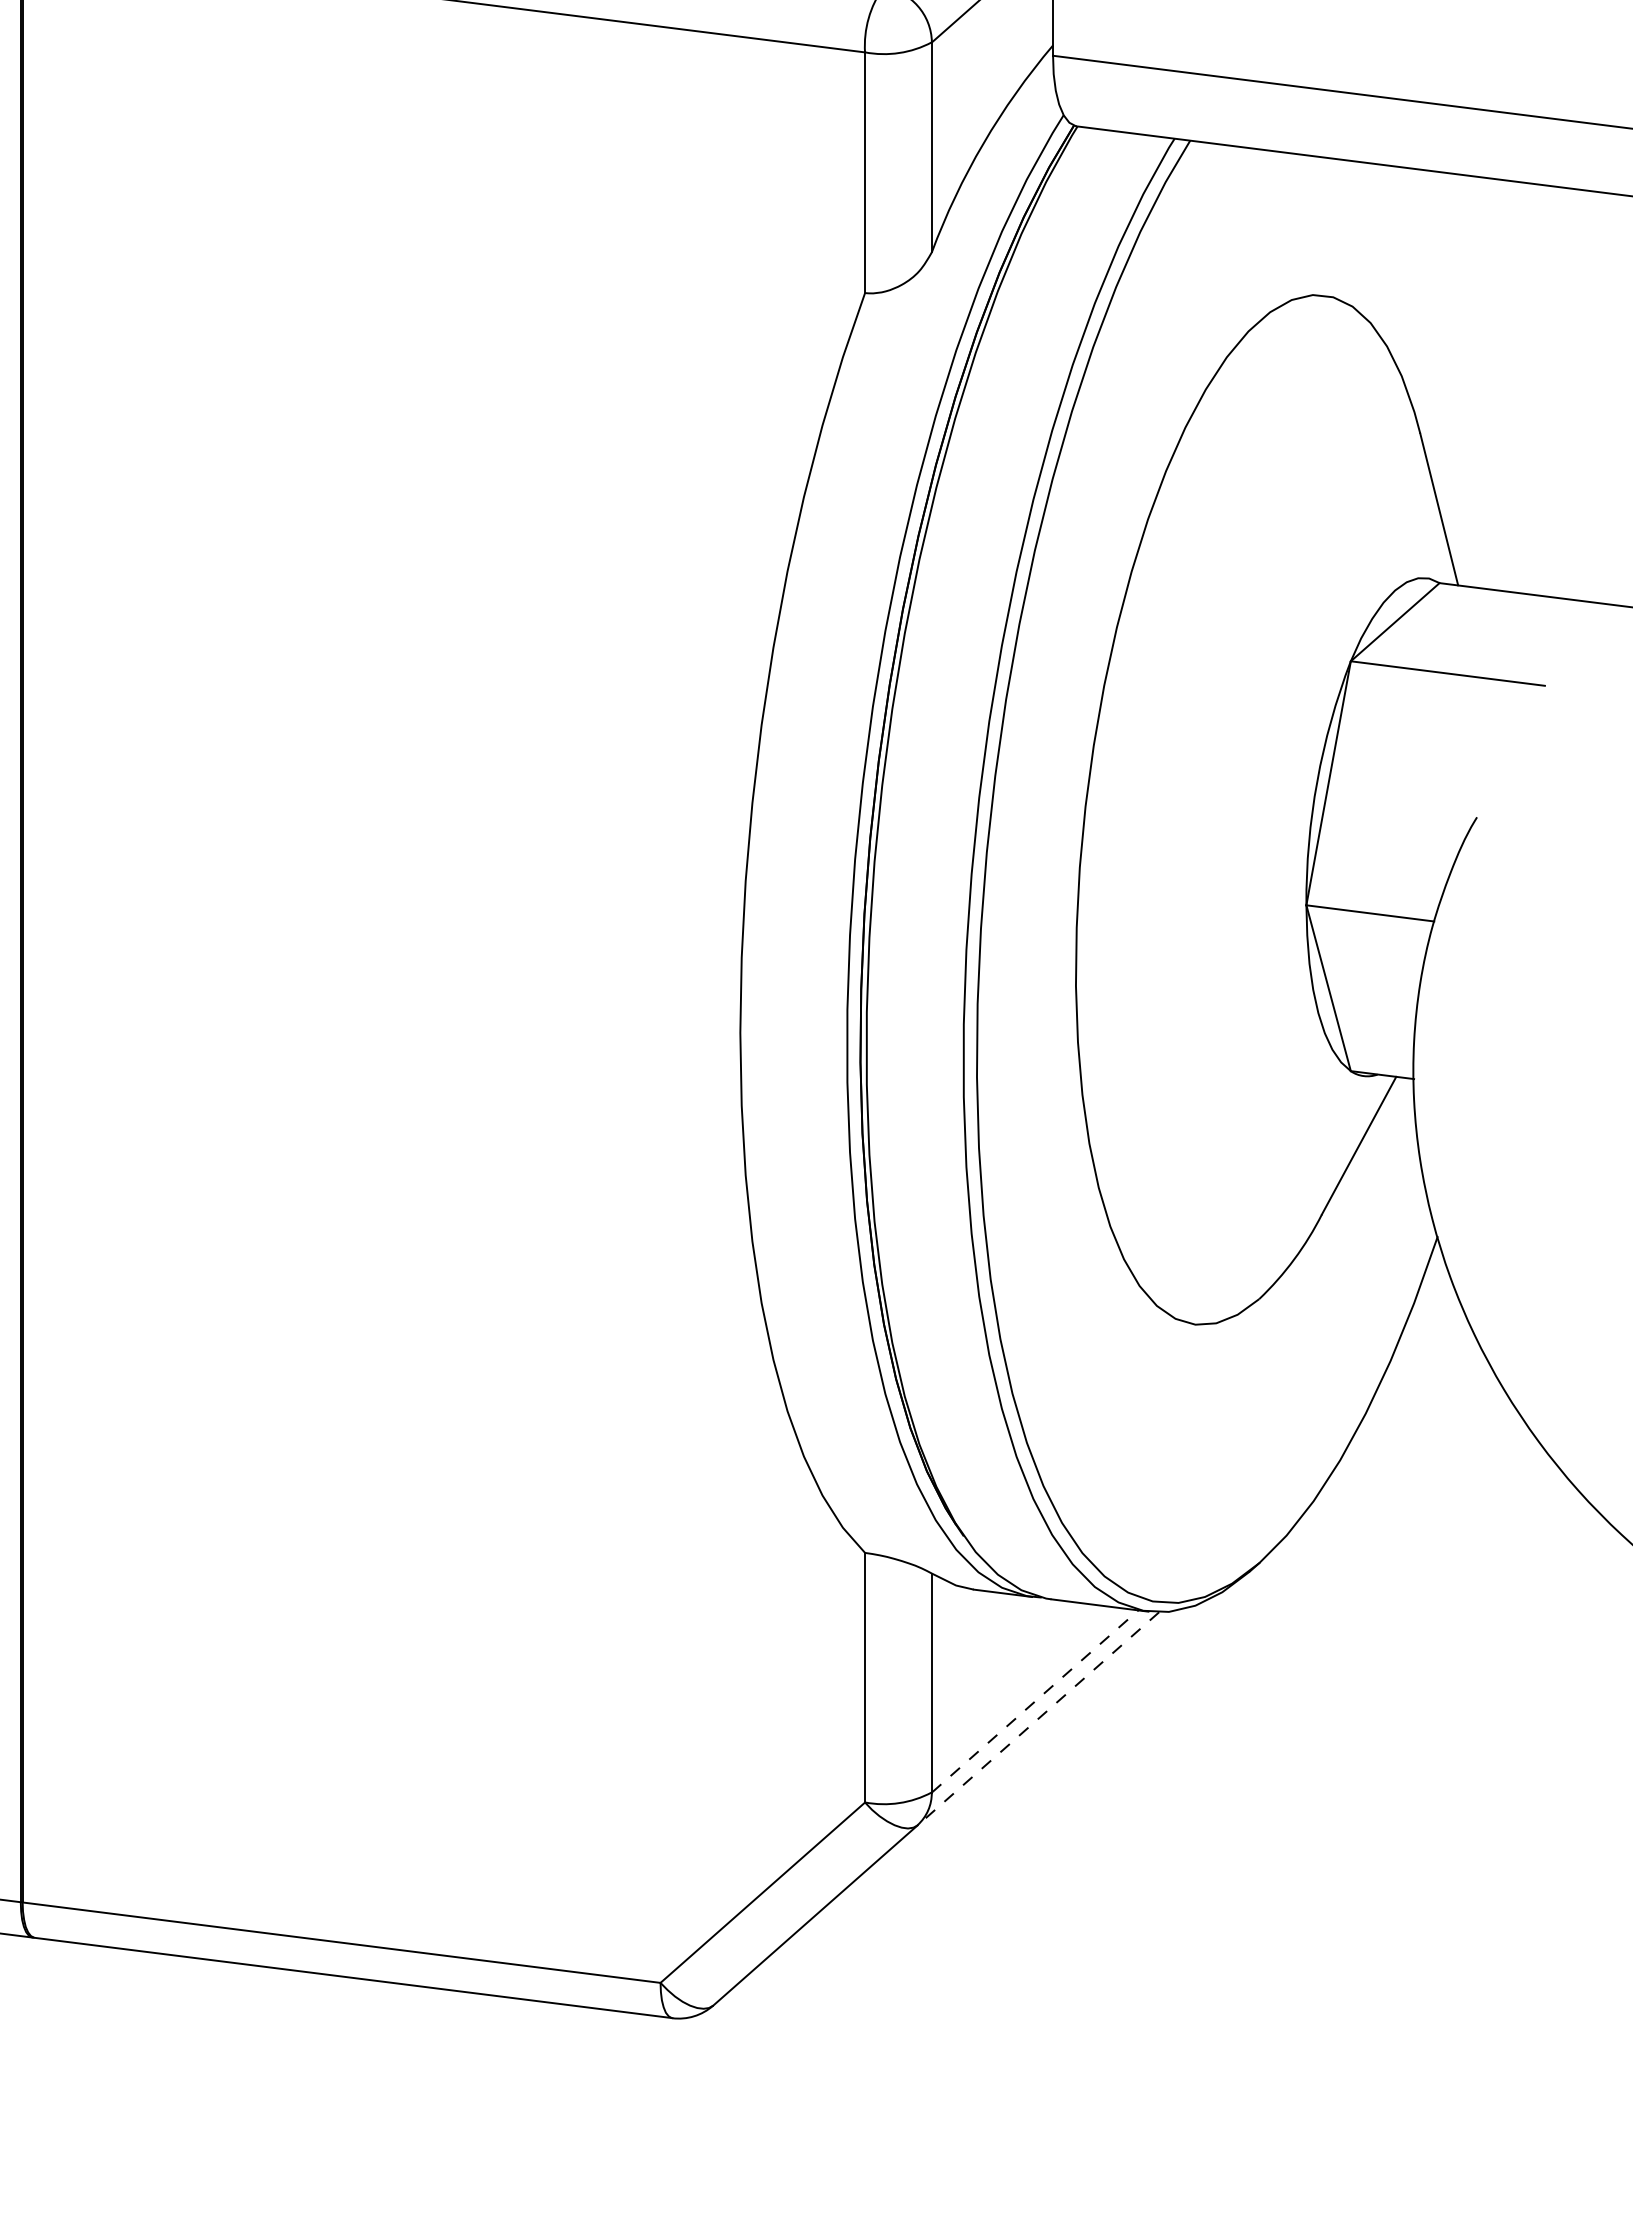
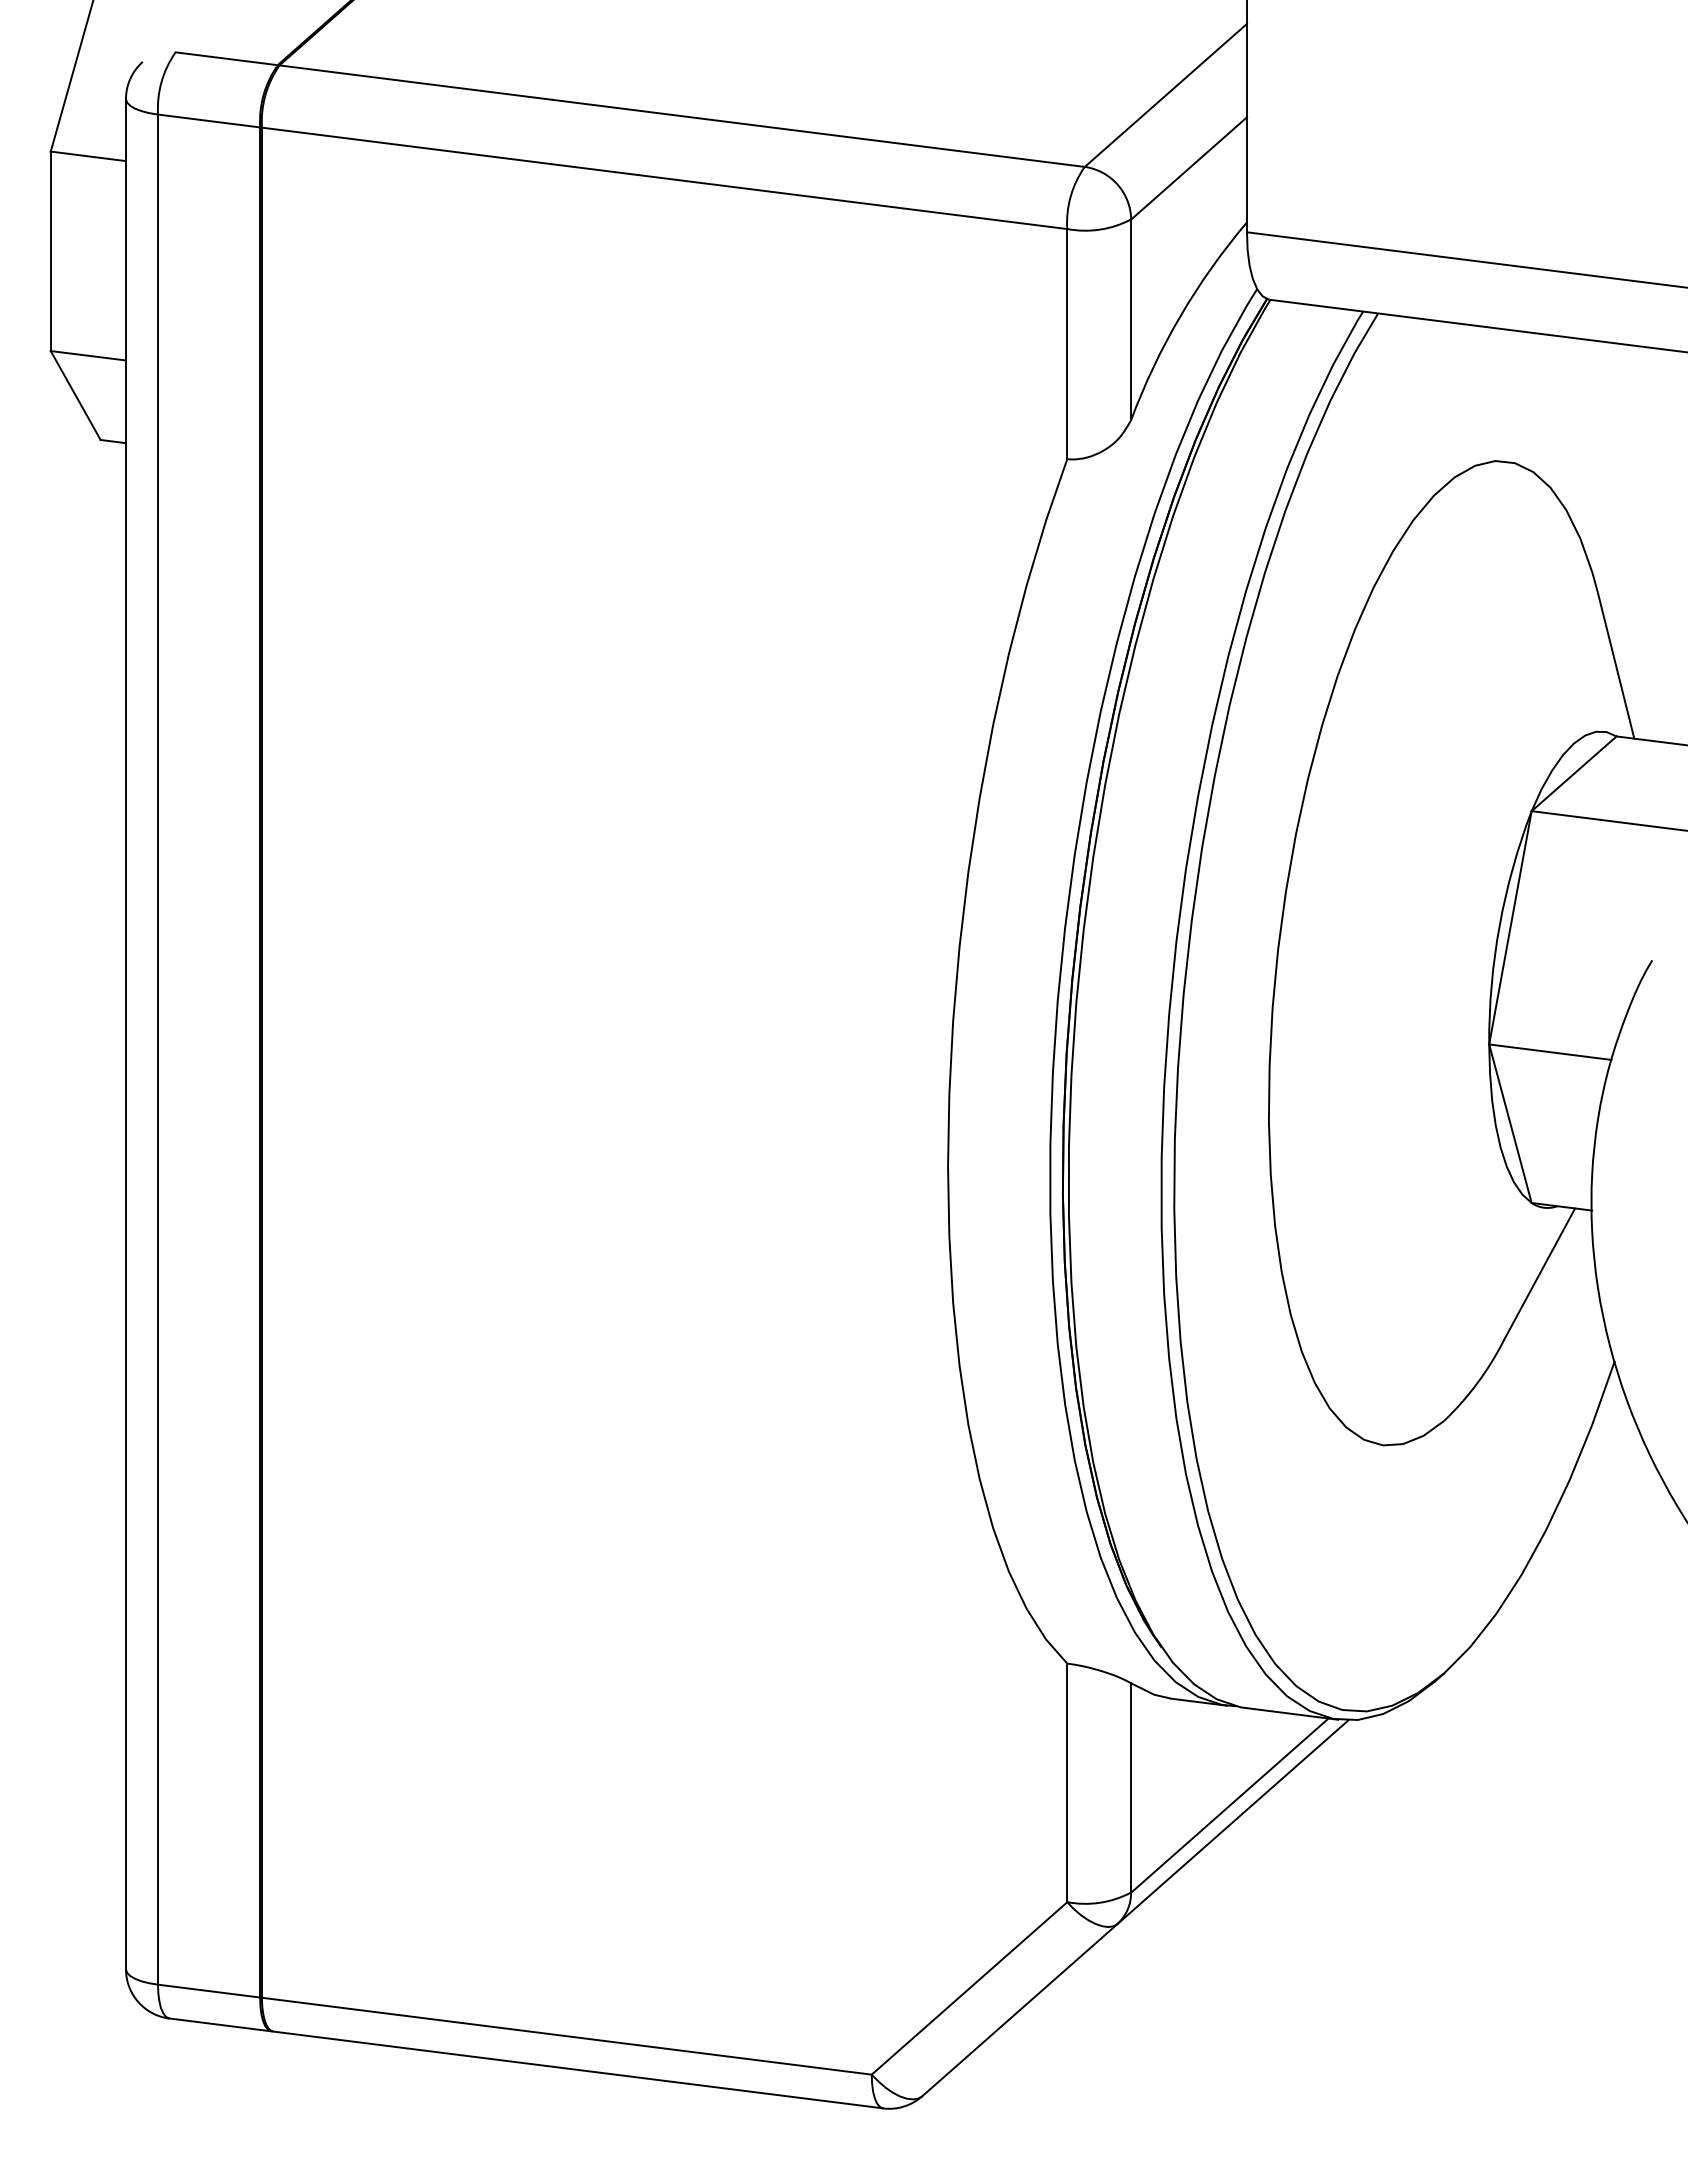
line: (1034, 1701) -> (1229, 1805), dashed -> solid
line: (1038, 1719) -> (1233, 1822), dashed -> solid

